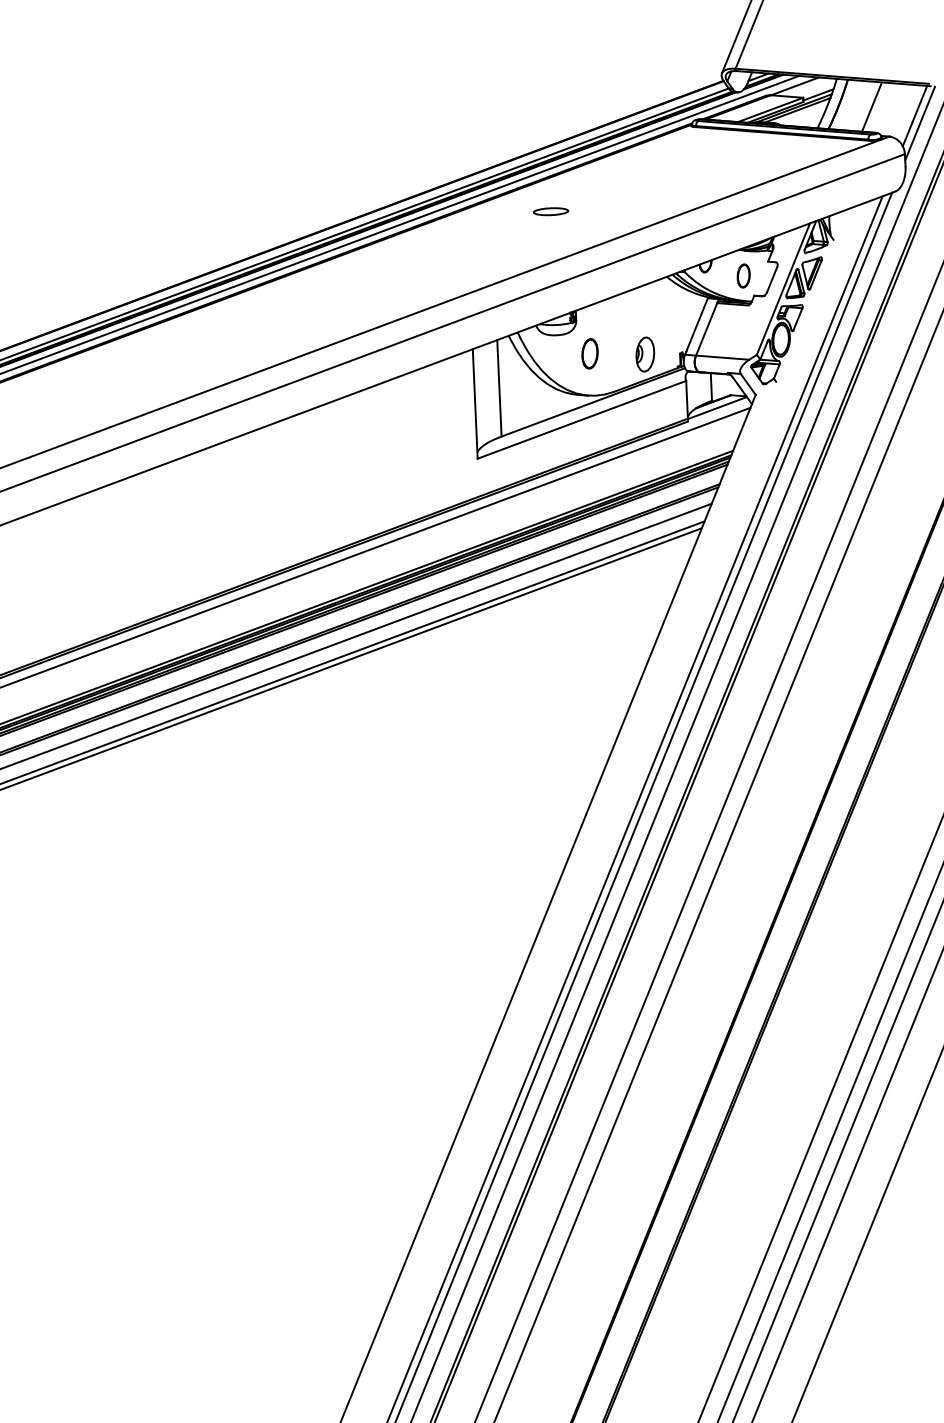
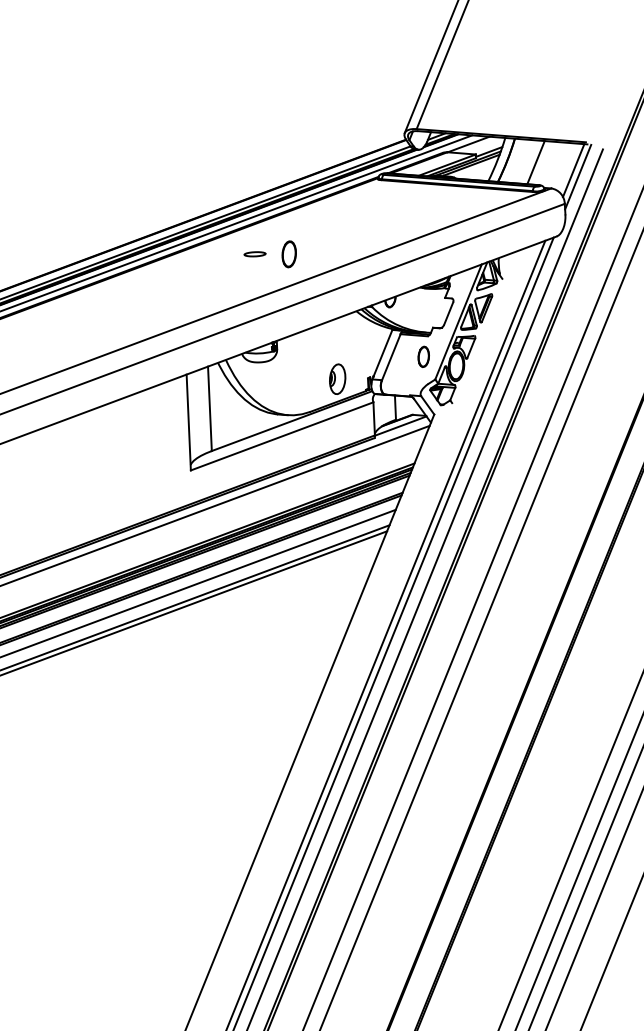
part: (550, 211) -> (254, 254), size x0.7
part: (743, 275) -> (423, 356), moved
part: (589, 353) -> (288, 254), moved
line: (722, 357) -> (405, 381), removed

